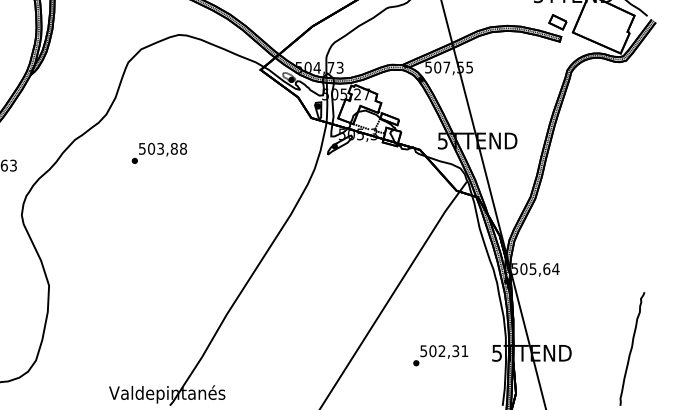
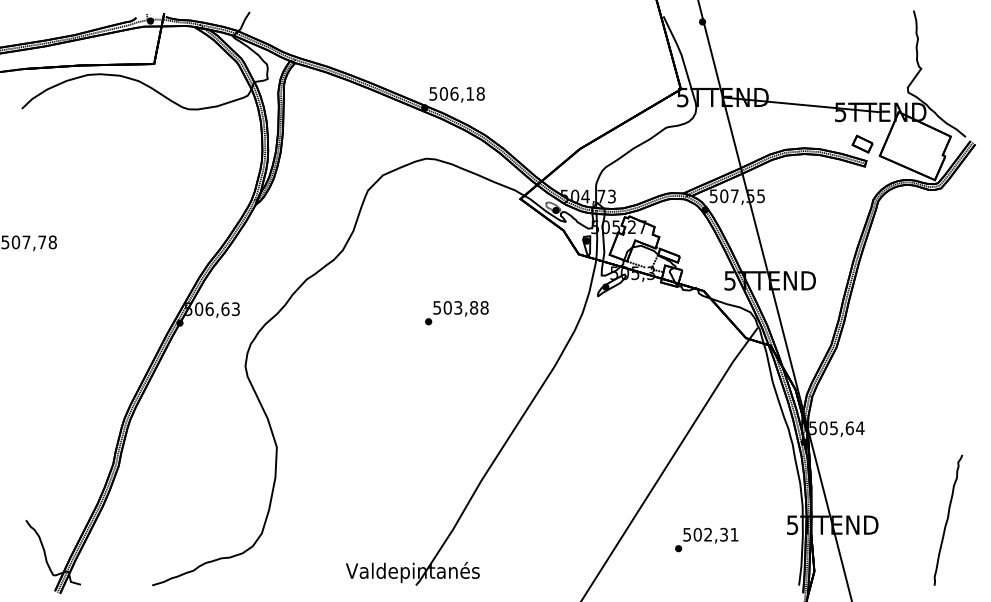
text: (159, 153) -> (456, 313), moved
text: (440, 355) -> (706, 539), moved

